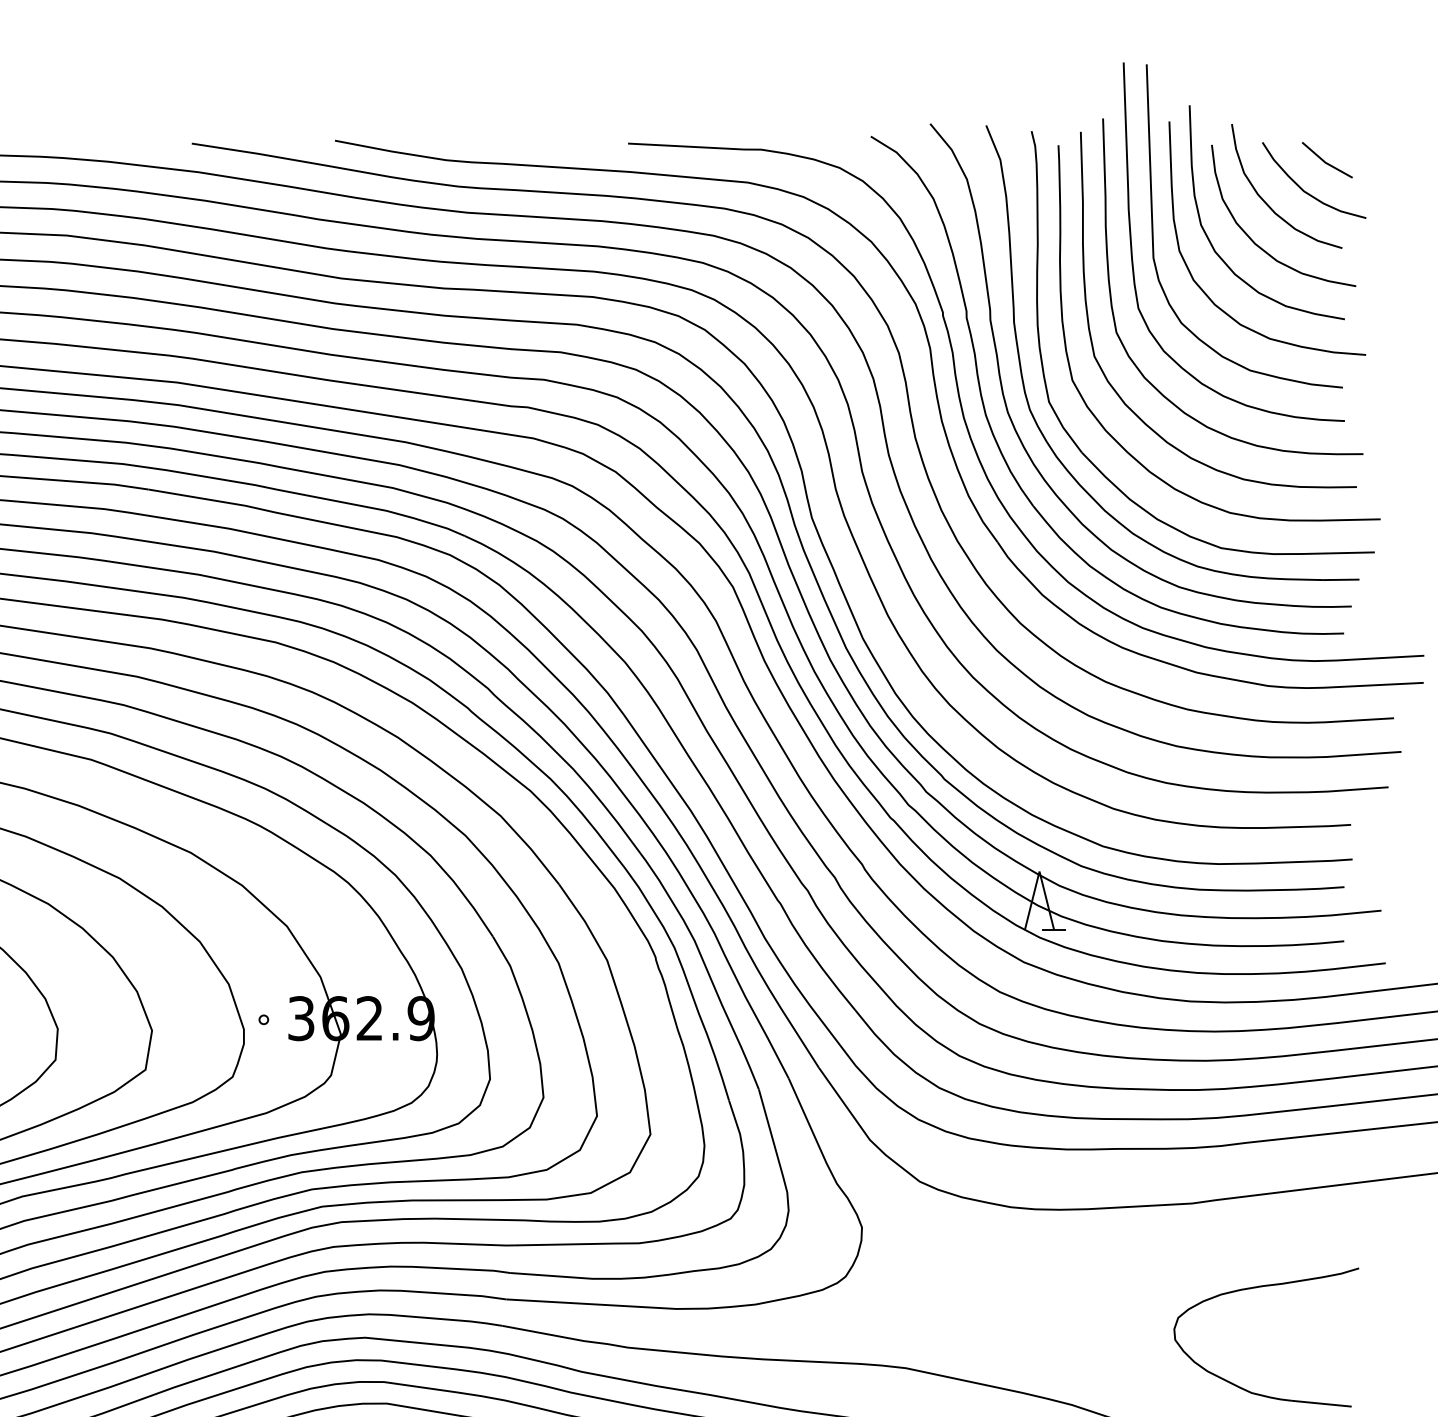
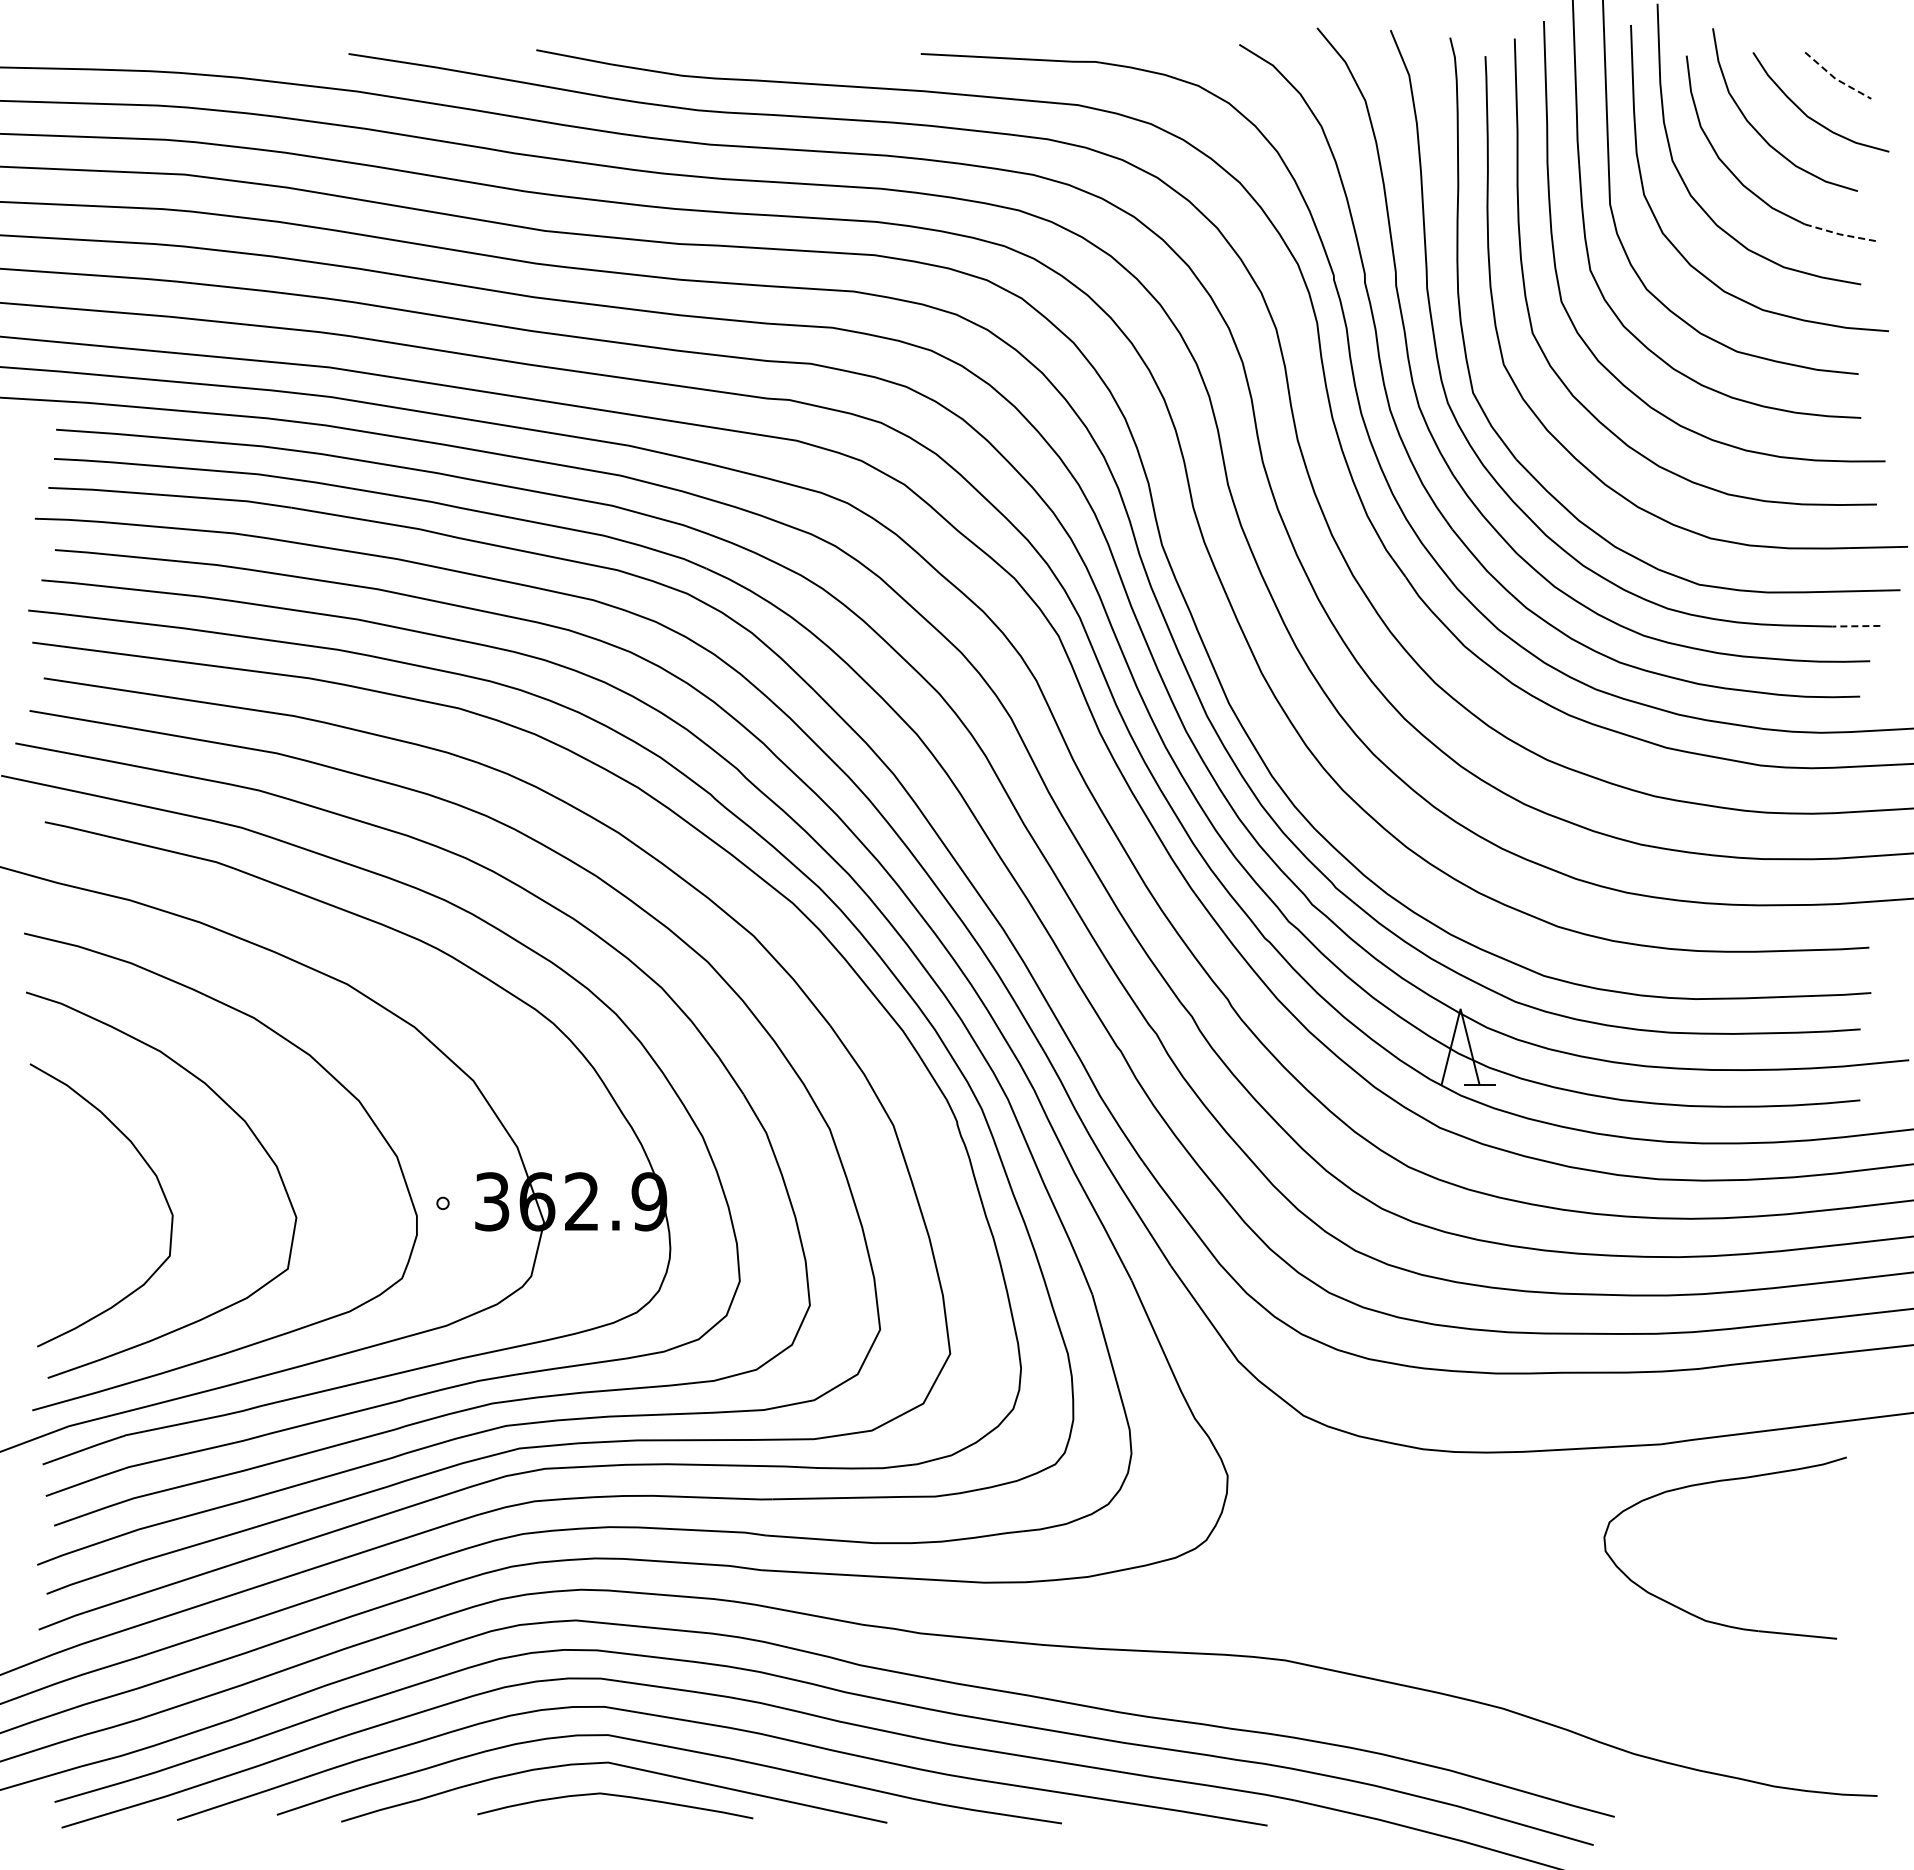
line: (1325, 163) -> (1835, 79), solid -> dashed
line: (1329, 281) -> (1840, 234), solid -> dashed
line: (1341, 580) -> (1856, 626), solid -> dashed
part: (1255, 1288) -> (1711, 1483), moved

